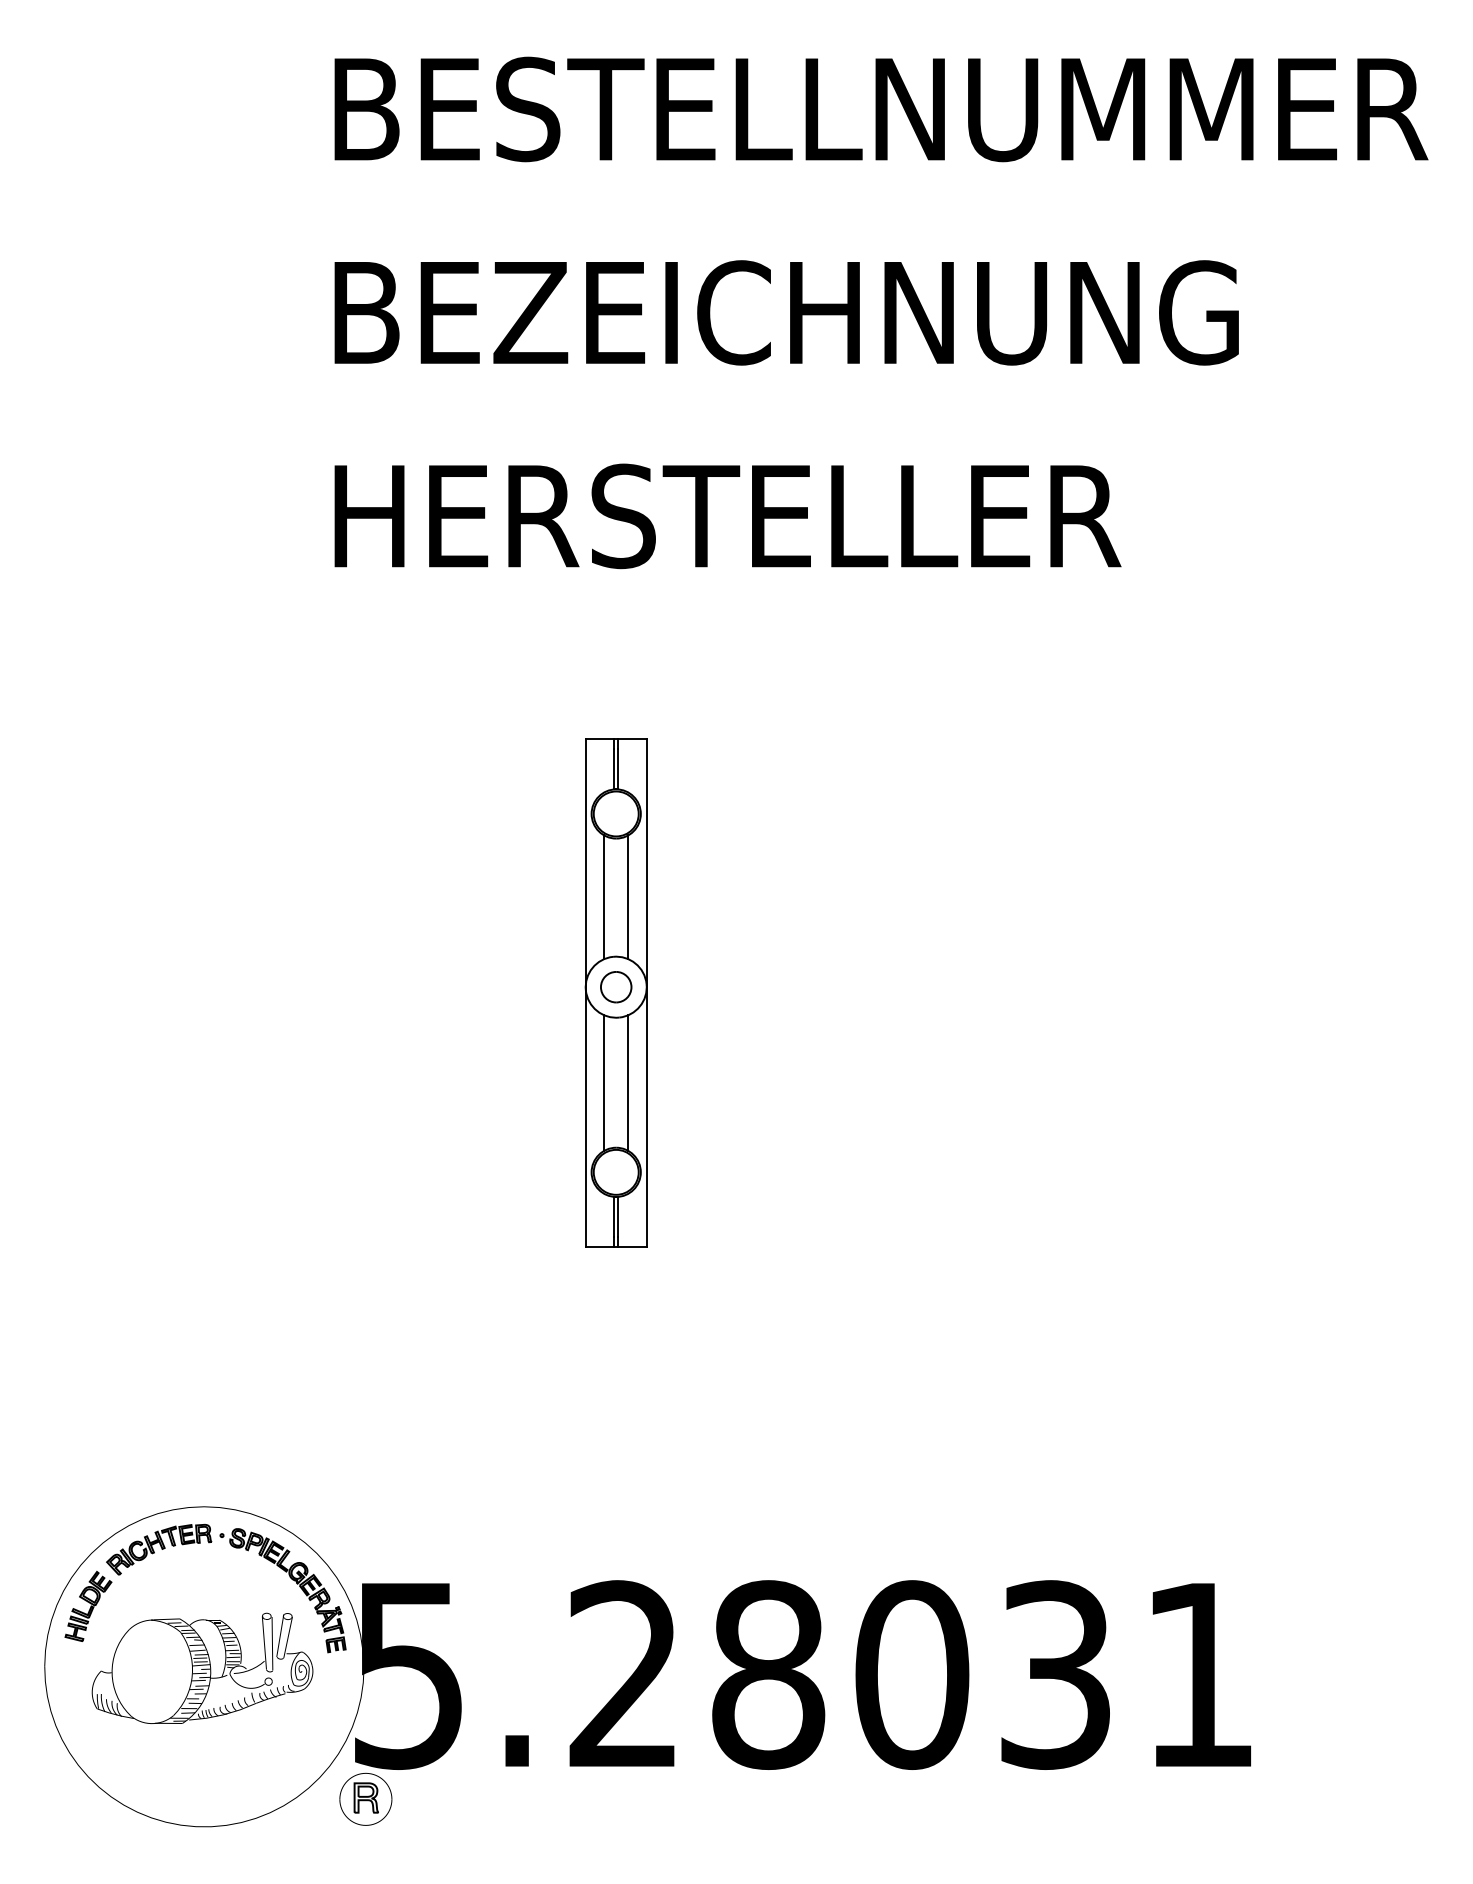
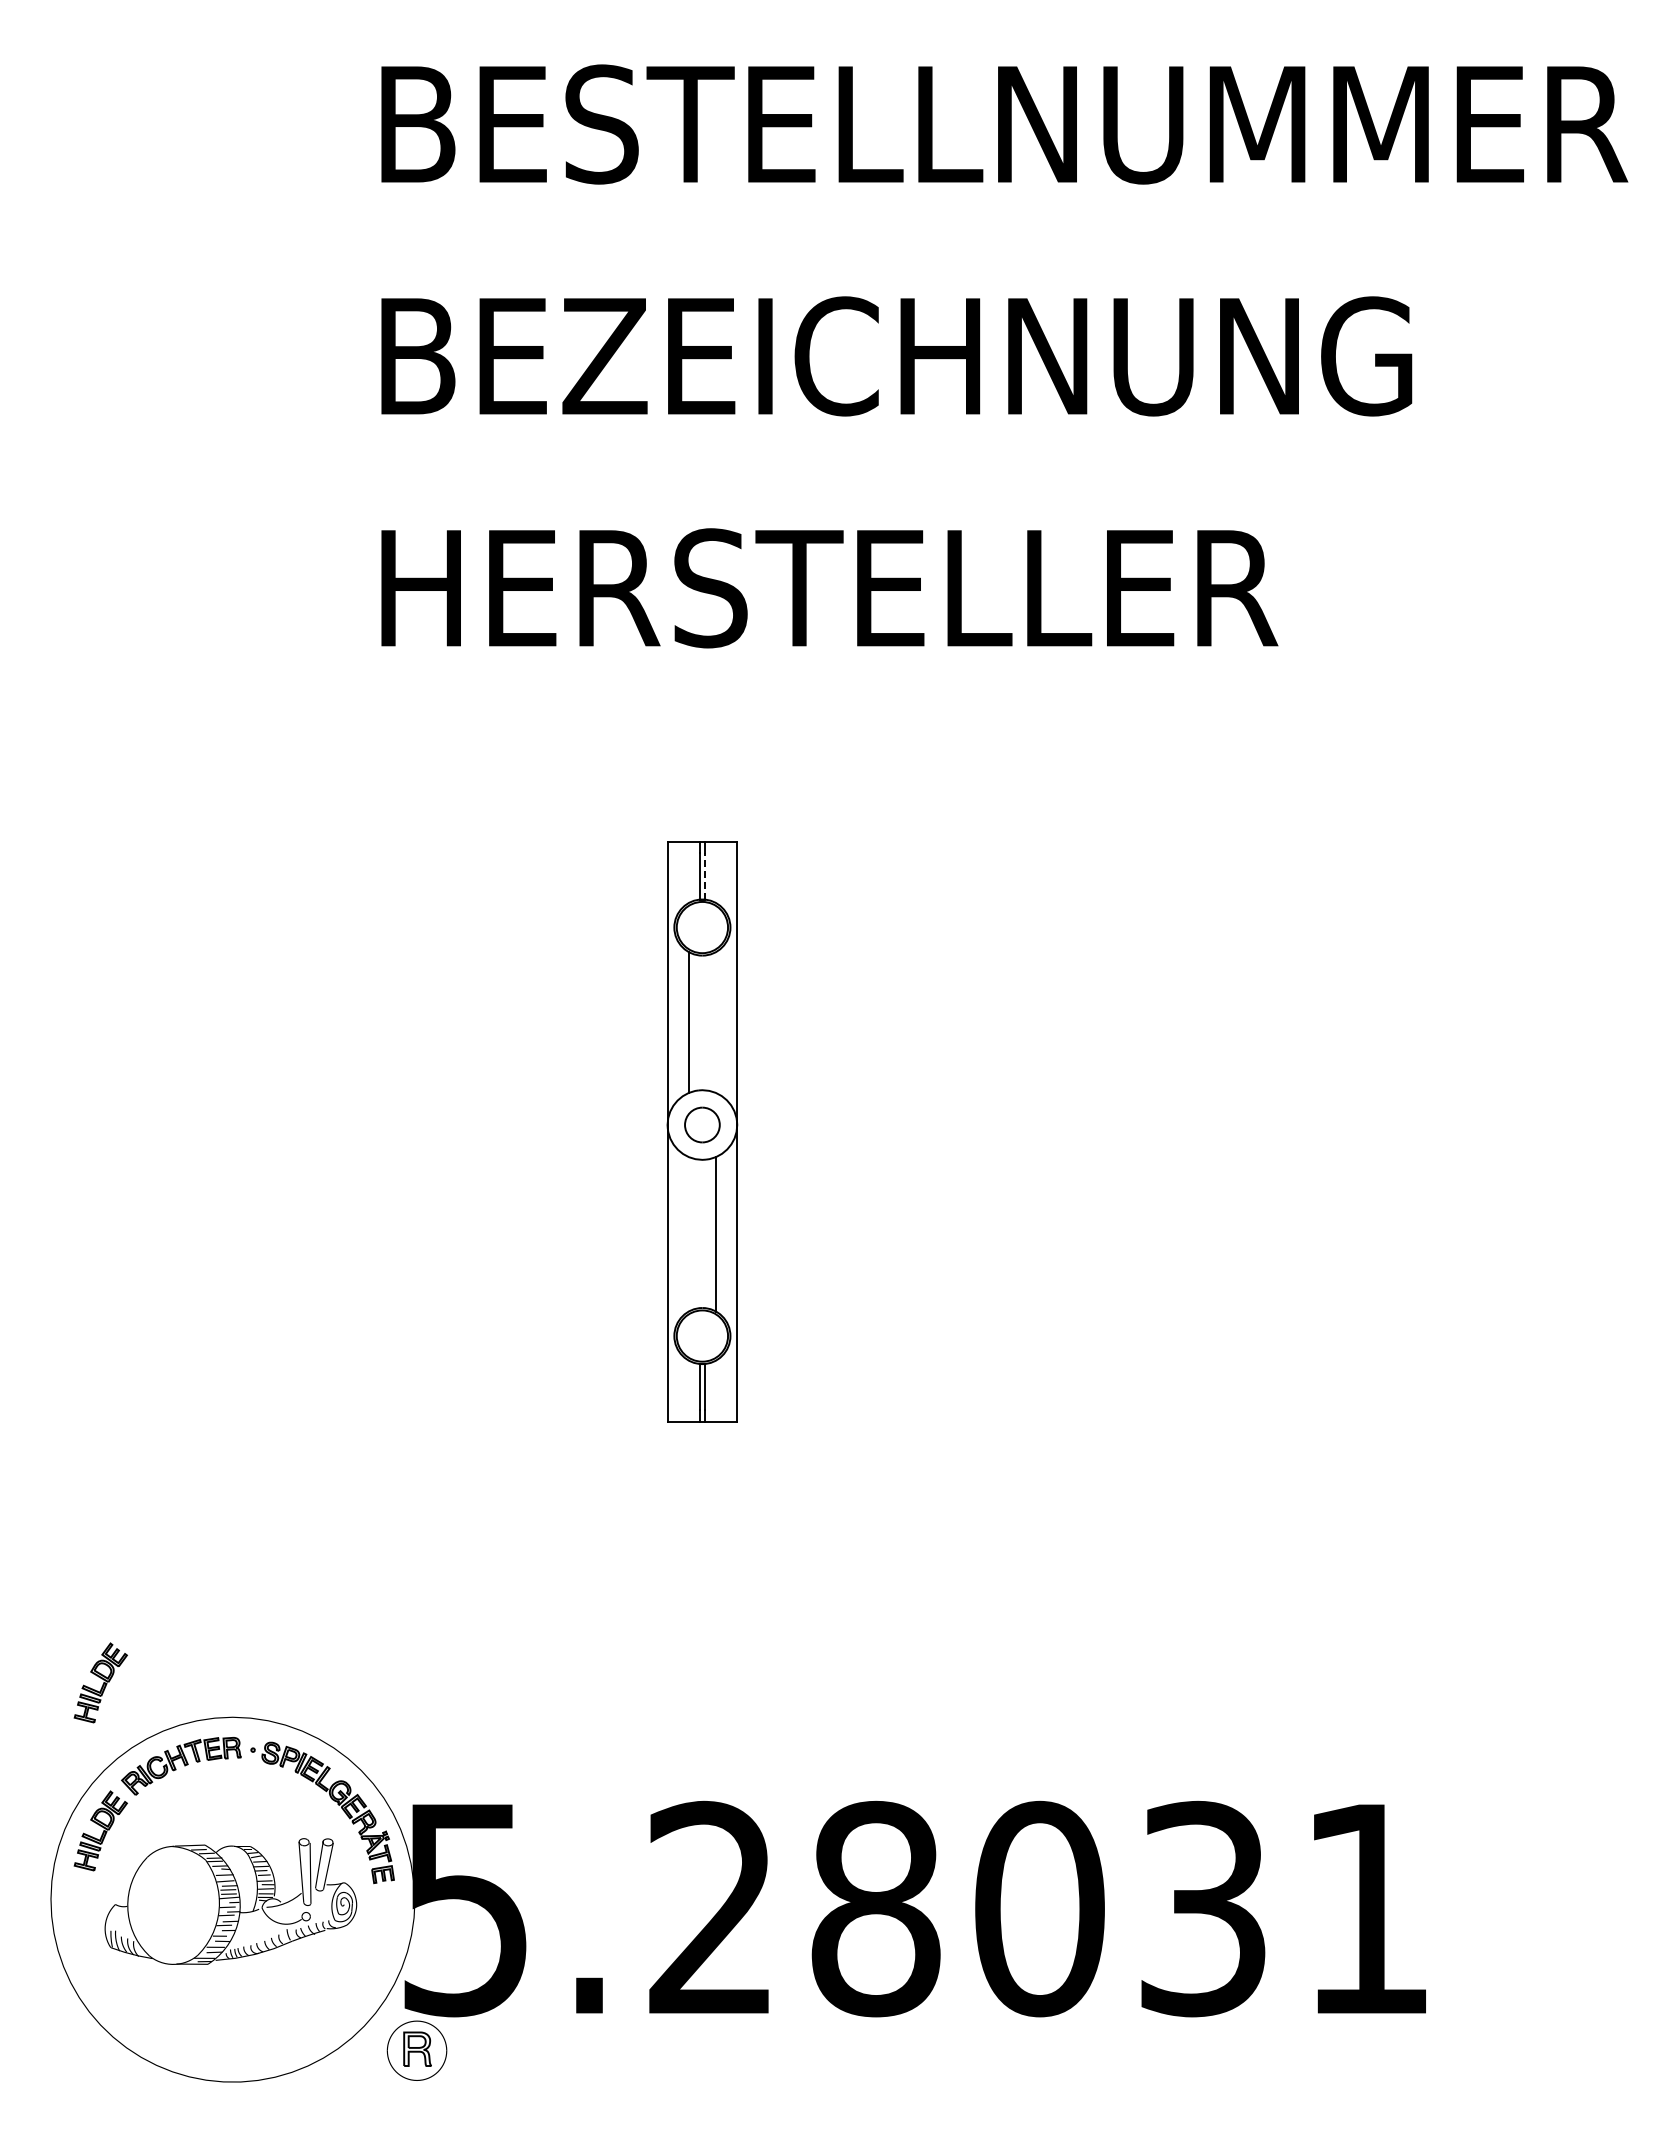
line: (618, 769) -> (704, 876), solid -> dashed
line: (628, 897) -> (716, 1022), removed
line: (604, 1082) -> (688, 1233), removed
part: (88, 1476) -> (100, 1682), added

